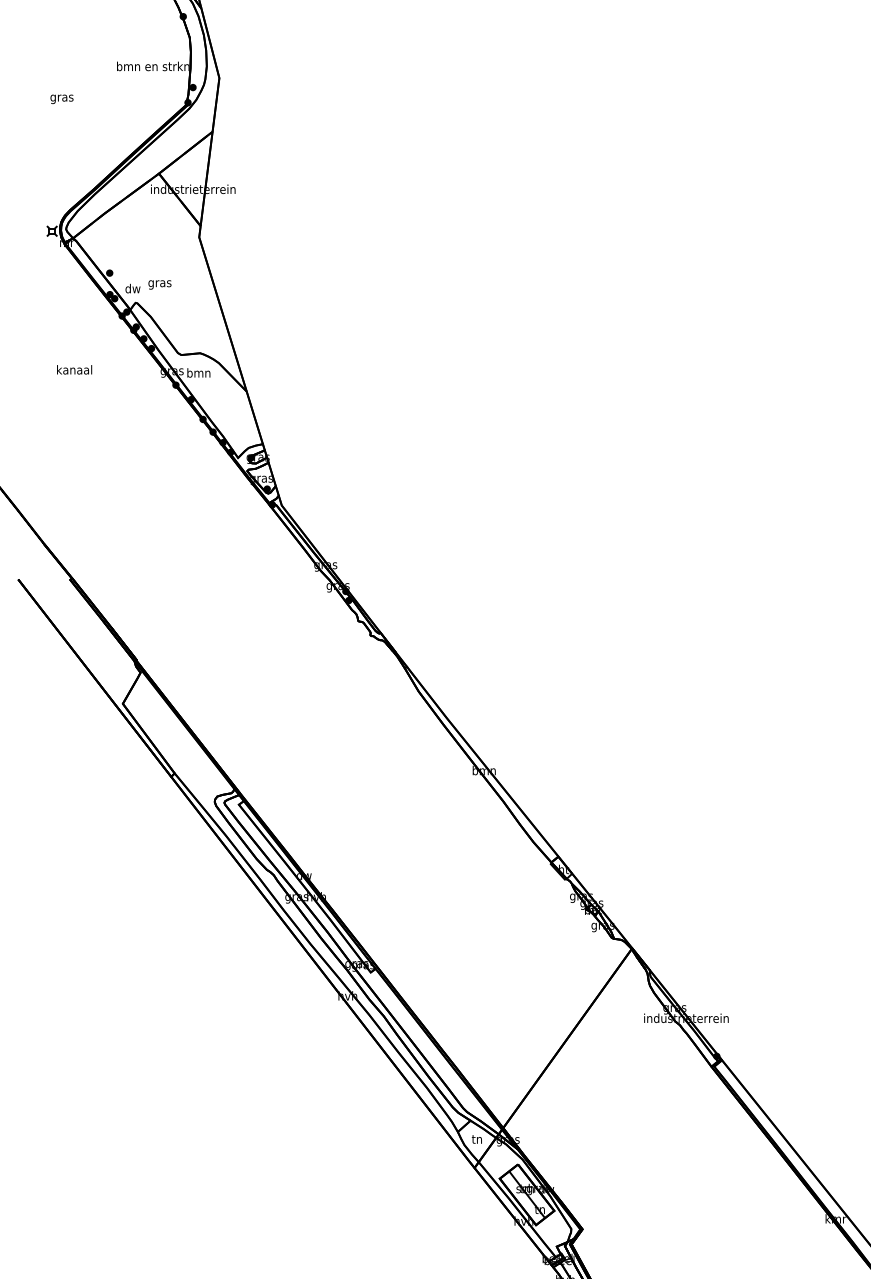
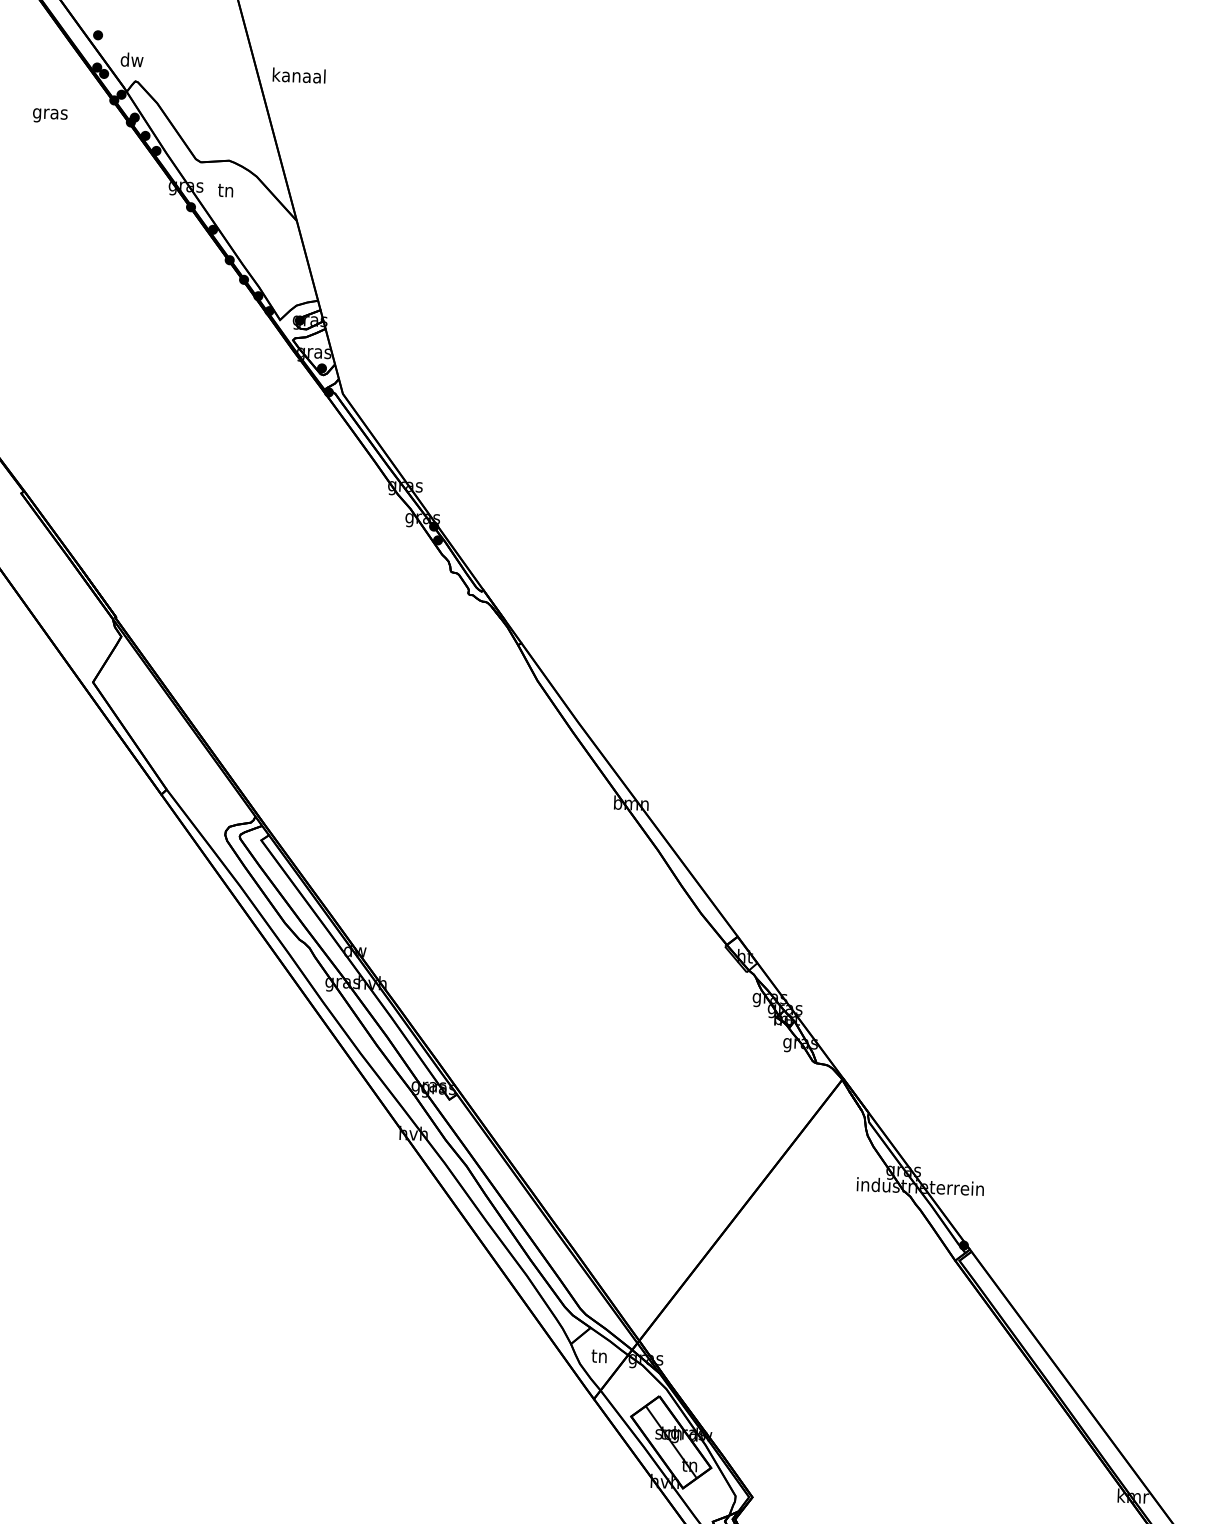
text: (159, 284) -> (49, 115), moved
text: (74, 369) -> (299, 75), moved
text: (198, 372) -> (225, 189), bmn -> tn

